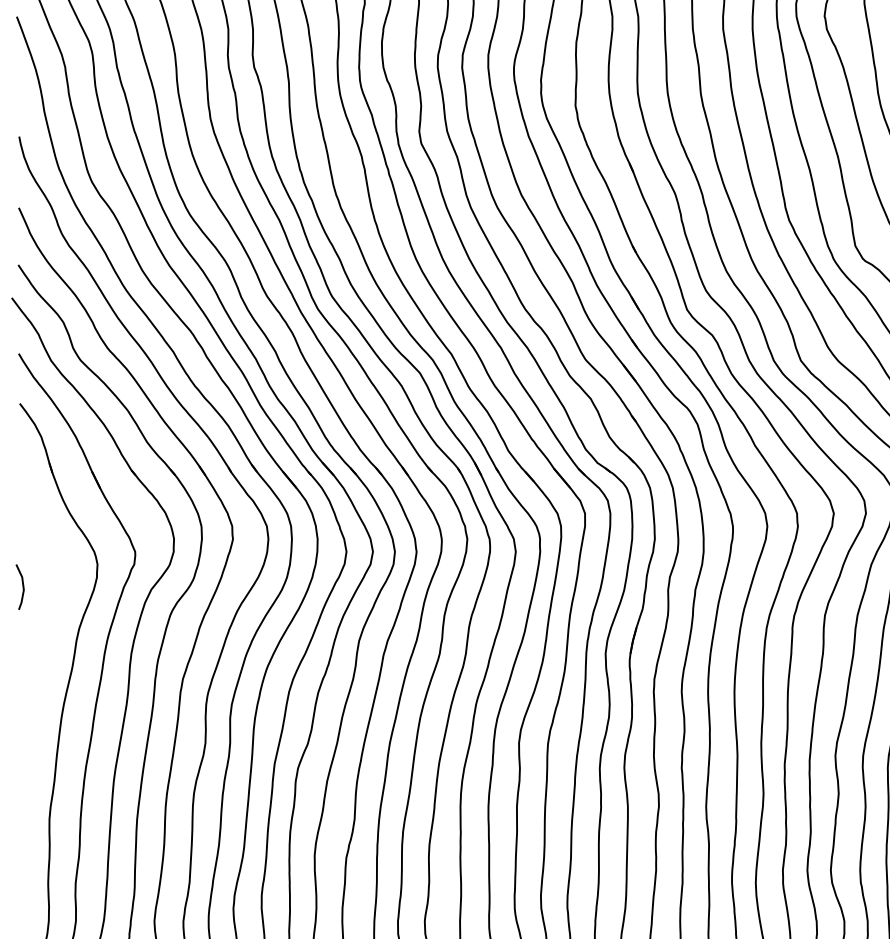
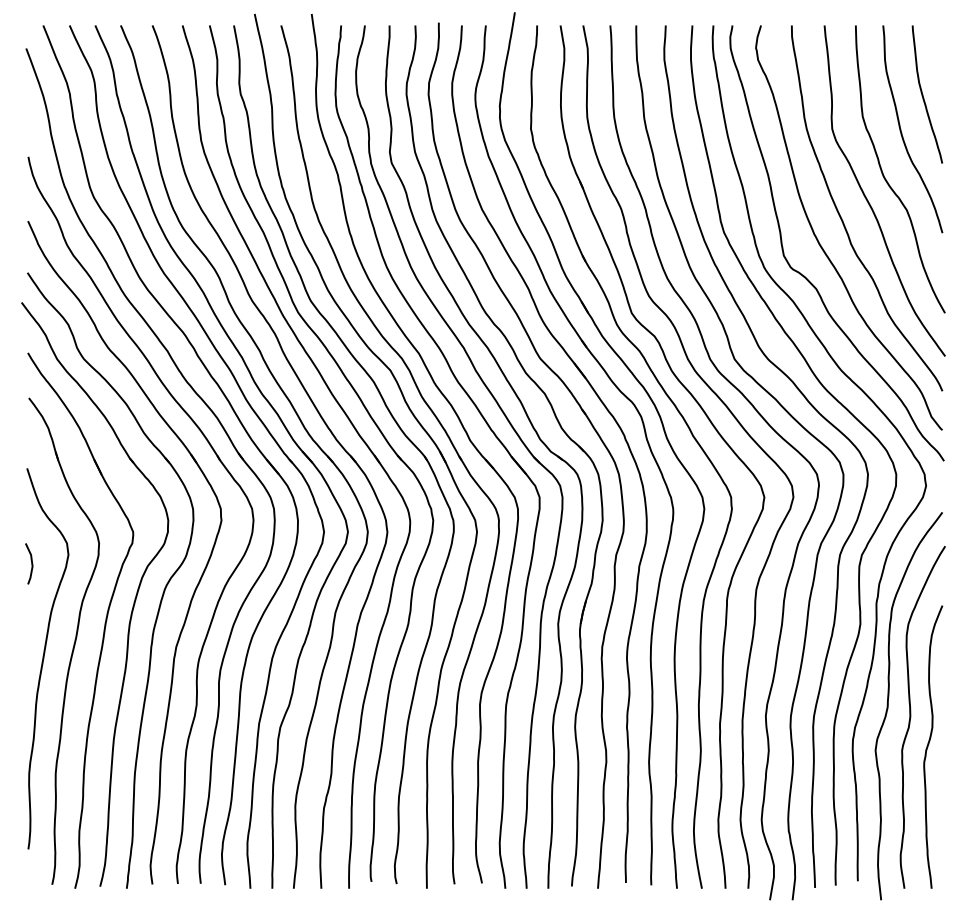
curve: (37, 691) -> (44, 658), added

